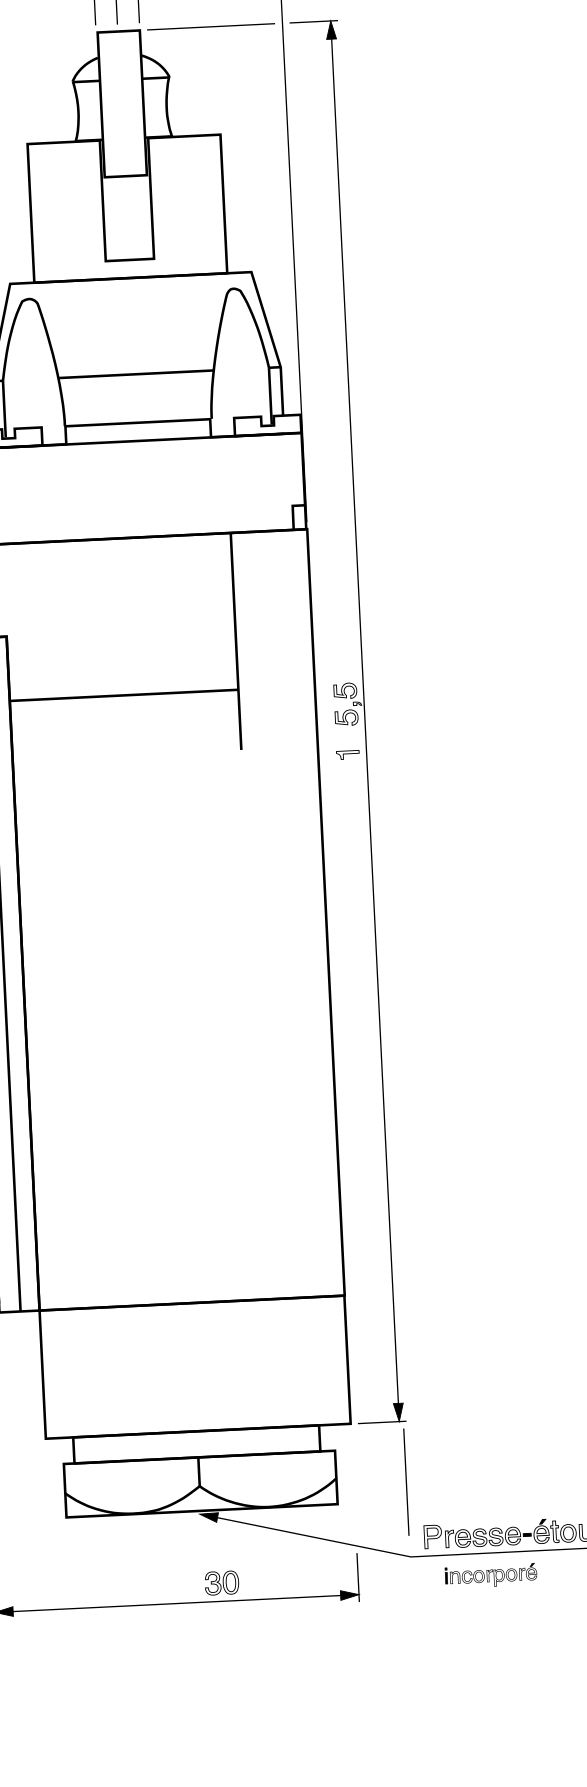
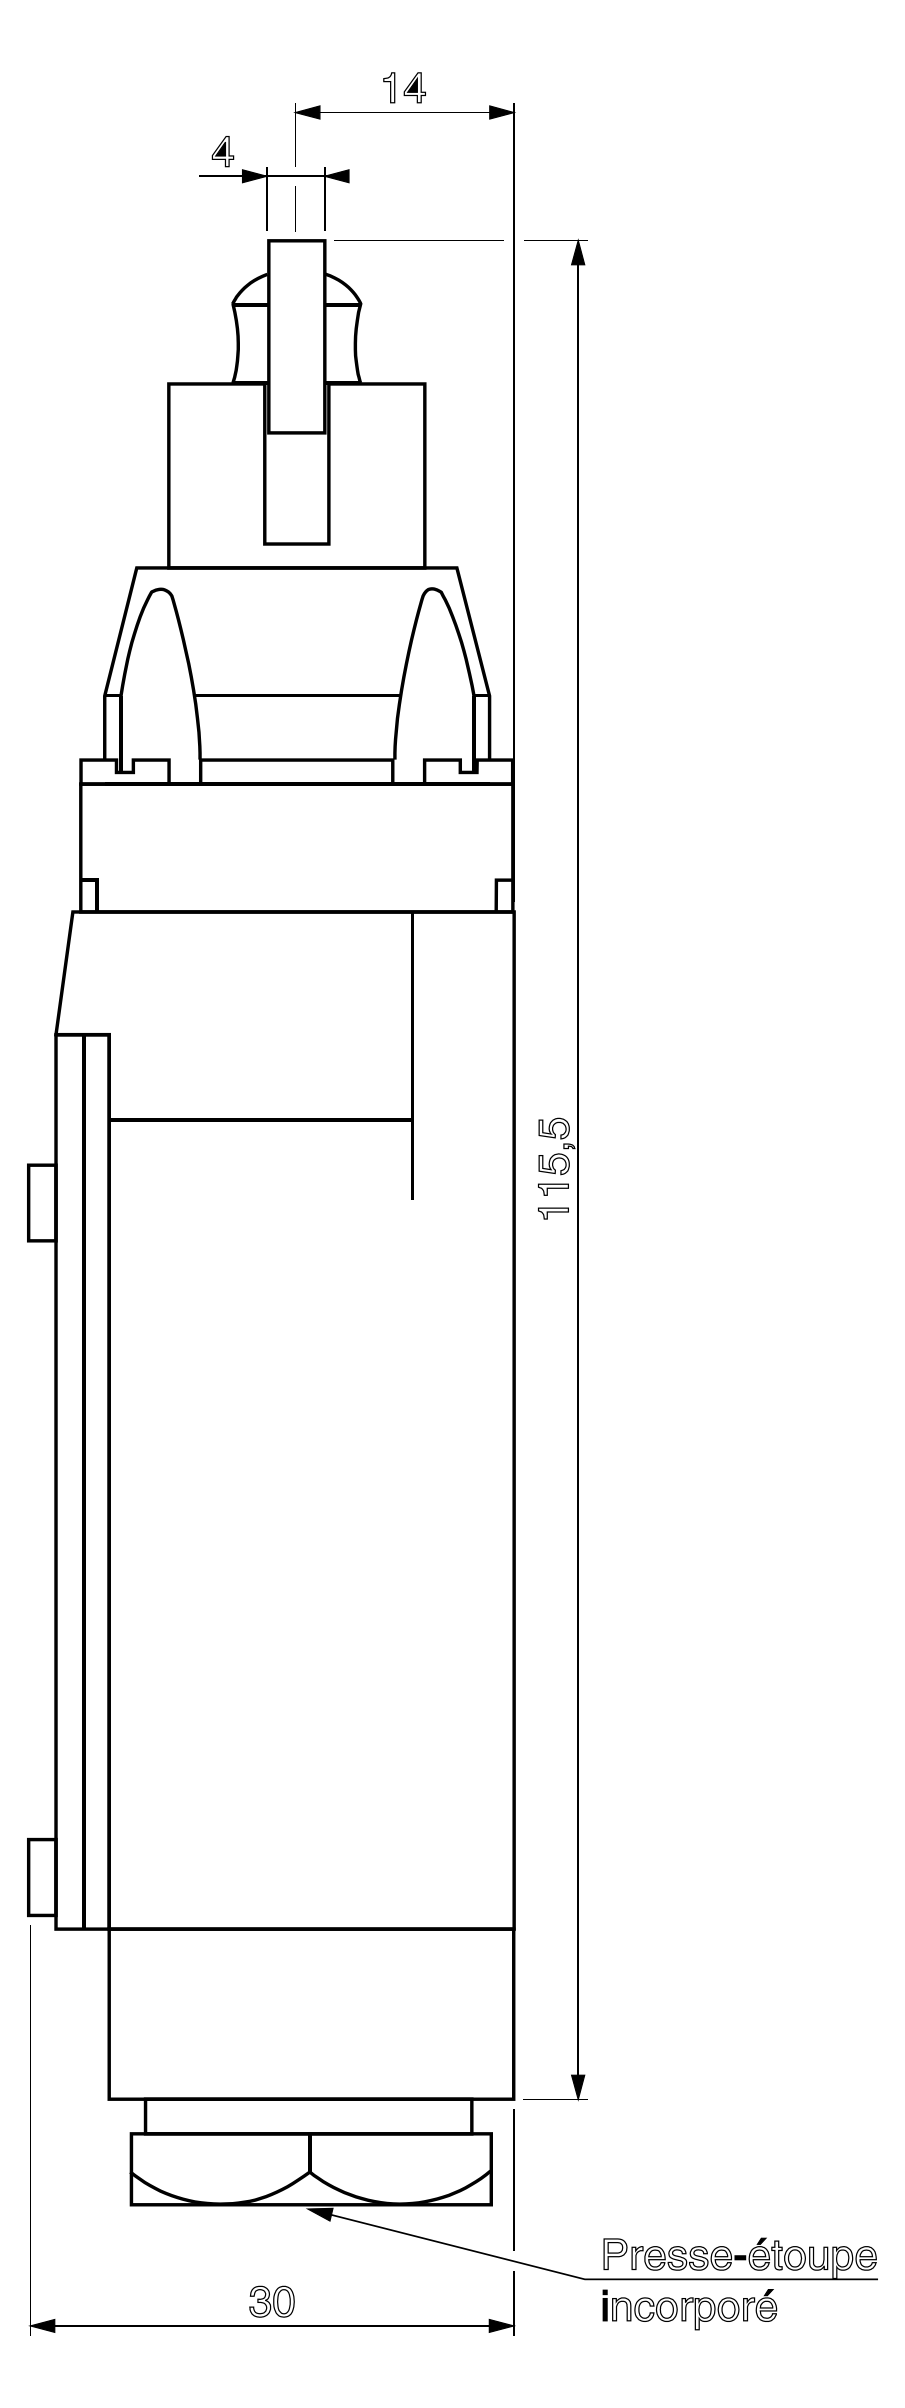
part: (347, 736) -> (553, 1189), added
line: (406, 1481) -> (513, 2179), moved
part: (490, 1575) -> (689, 2309), size x1.43
part: (221, 1582) -> (271, 2301), moved

